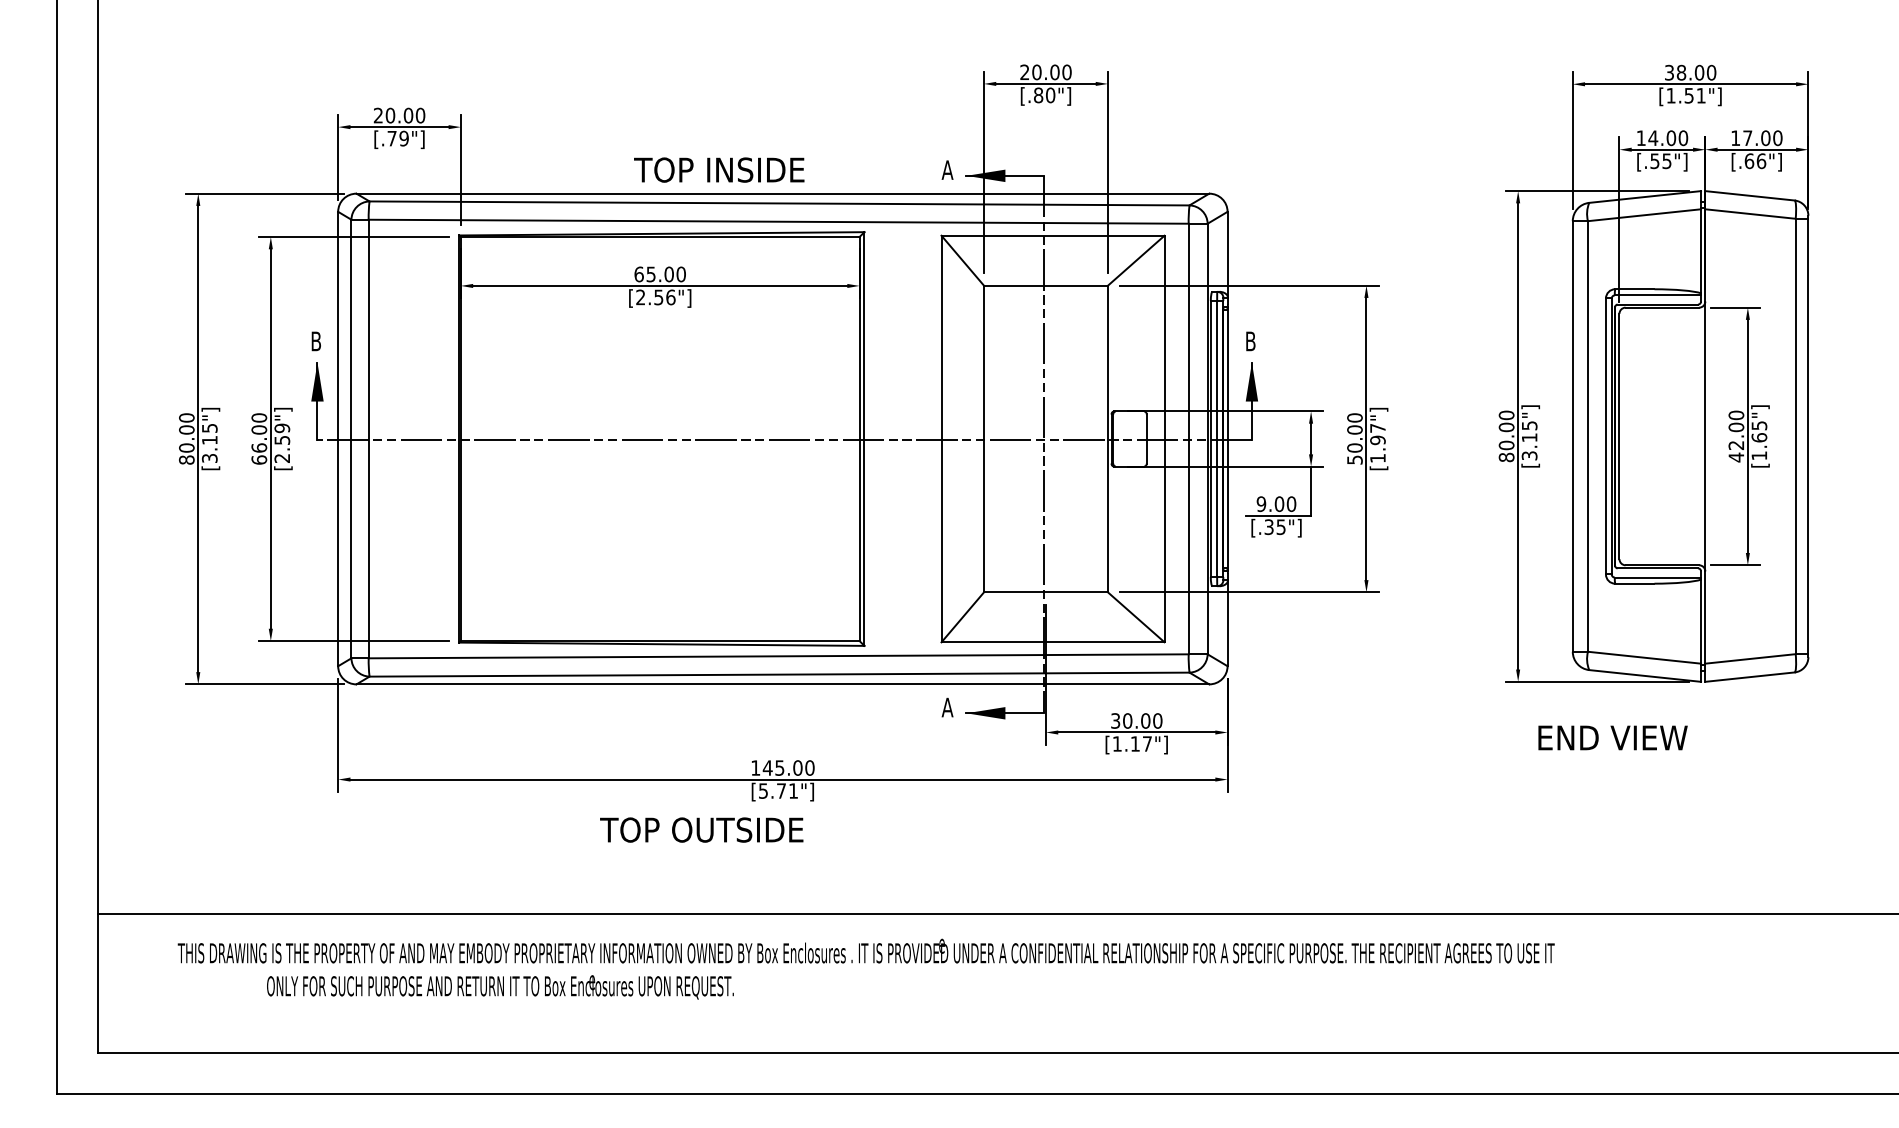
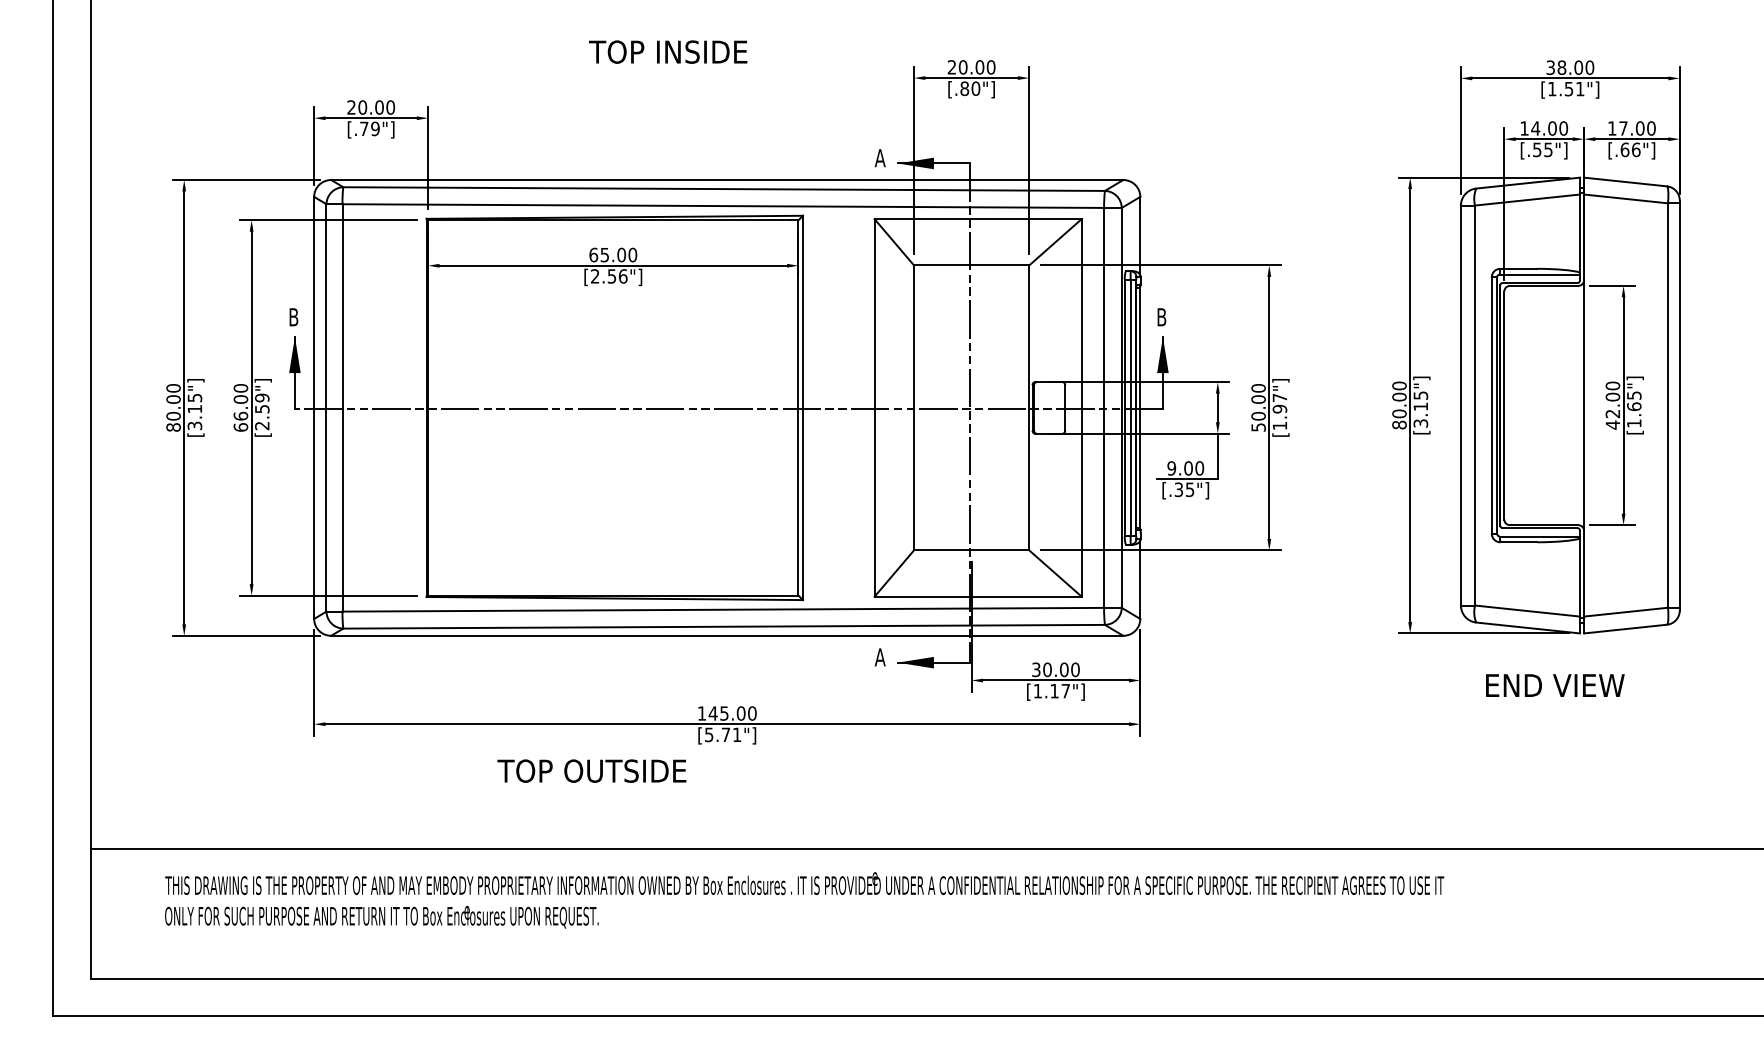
text: (719, 169) -> (668, 51), moved
text: (1613, 737) -> (1555, 685), moved
text: (701, 829) -> (591, 770), moved
text: (500, 987) -> (381, 917), moved

